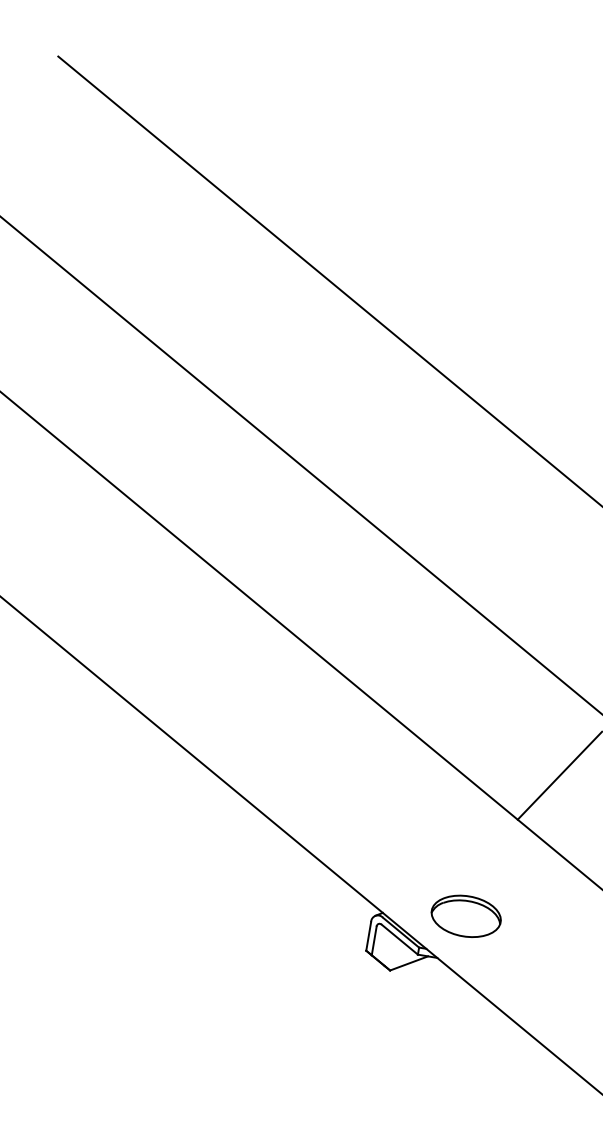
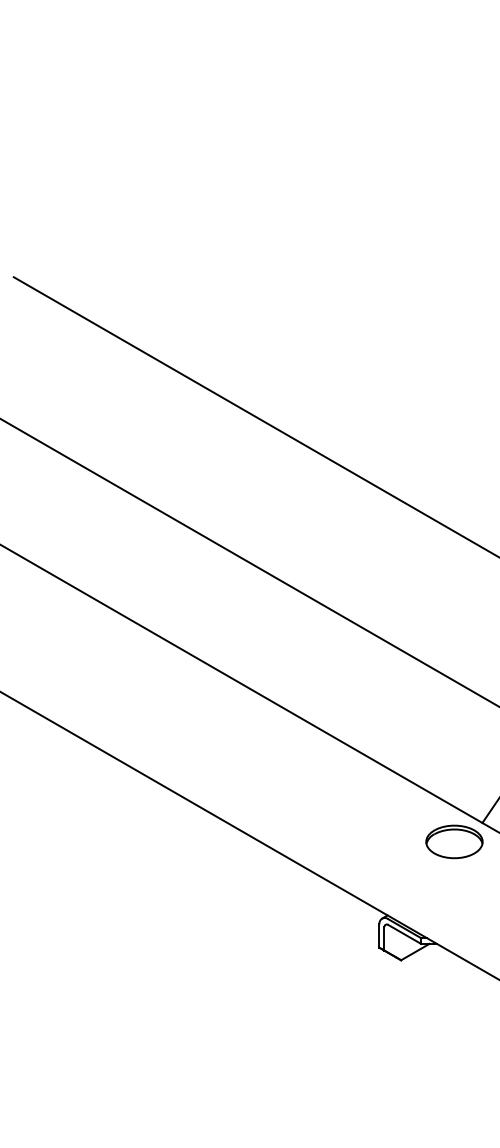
part: (466, 915) -> (454, 841), moved

